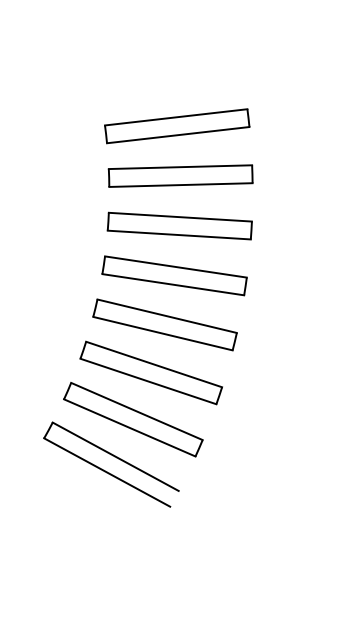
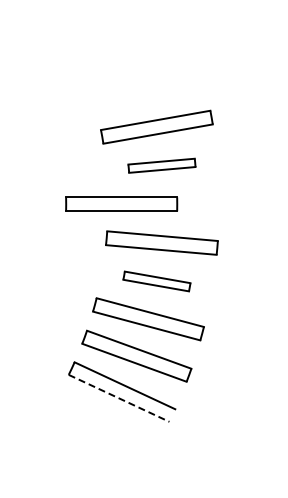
part: (180, 175) -> (161, 165), size x0.6
part: (179, 224) -> (121, 203), moved
part: (164, 324) -> (156, 281), size x0.6
line: (107, 472) -> (119, 398), solid -> dashed

